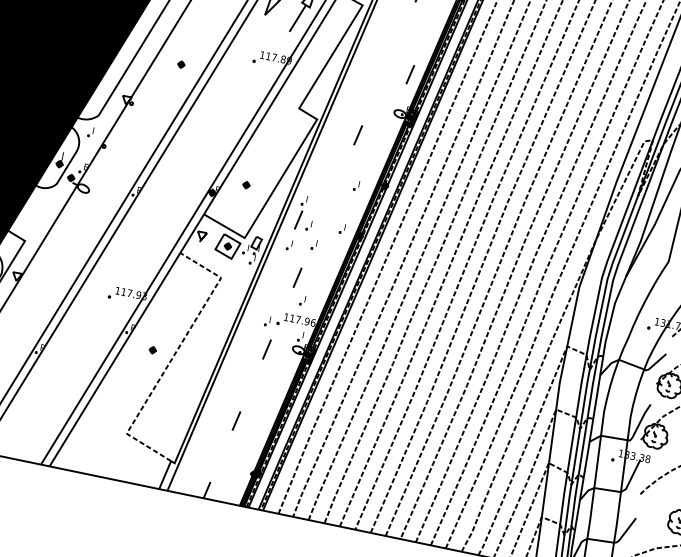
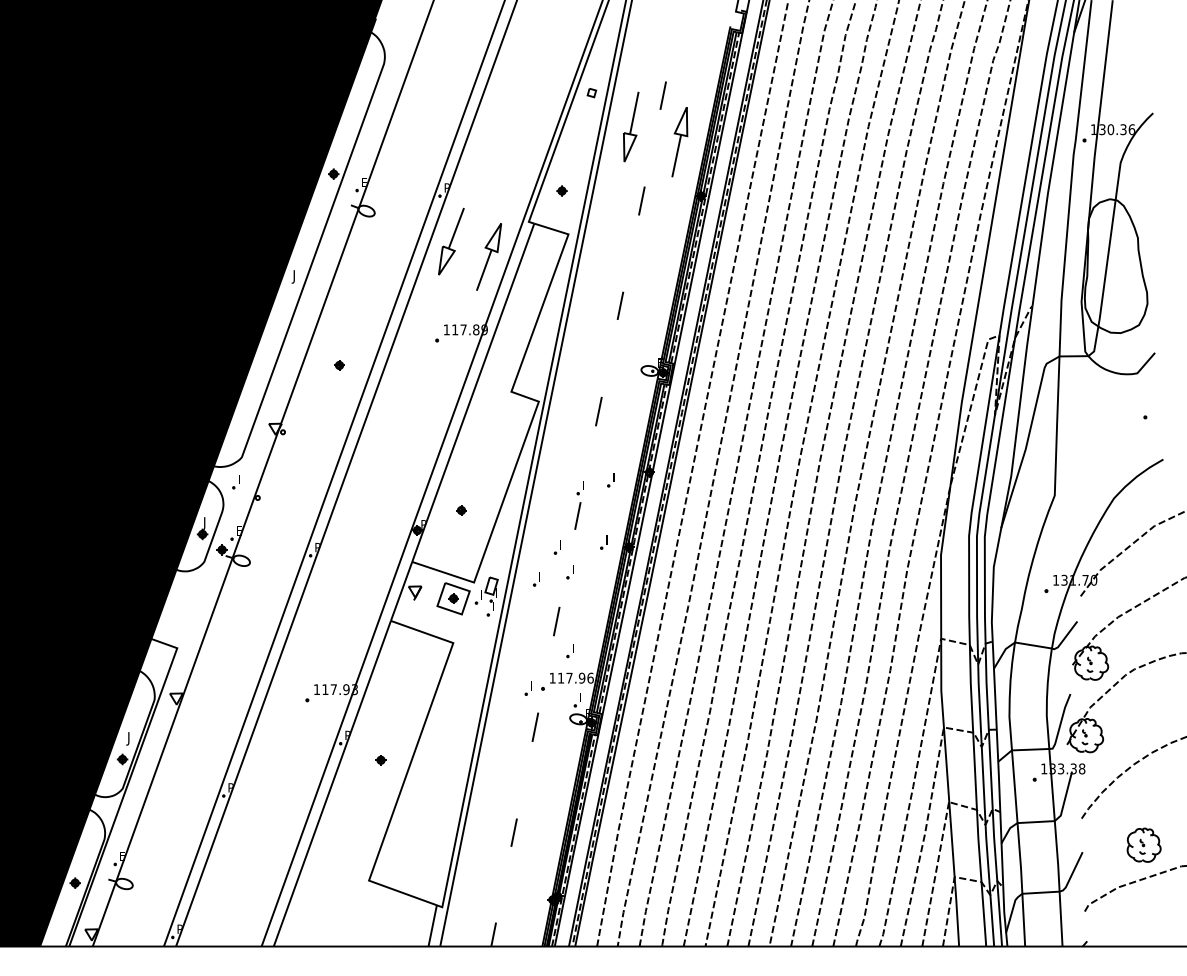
line: (410, 74) -> (620, 305), moved
part: (300, 212) -> (578, 505), moved
line: (173, 357) -> (410, 764), dashed -> solid

